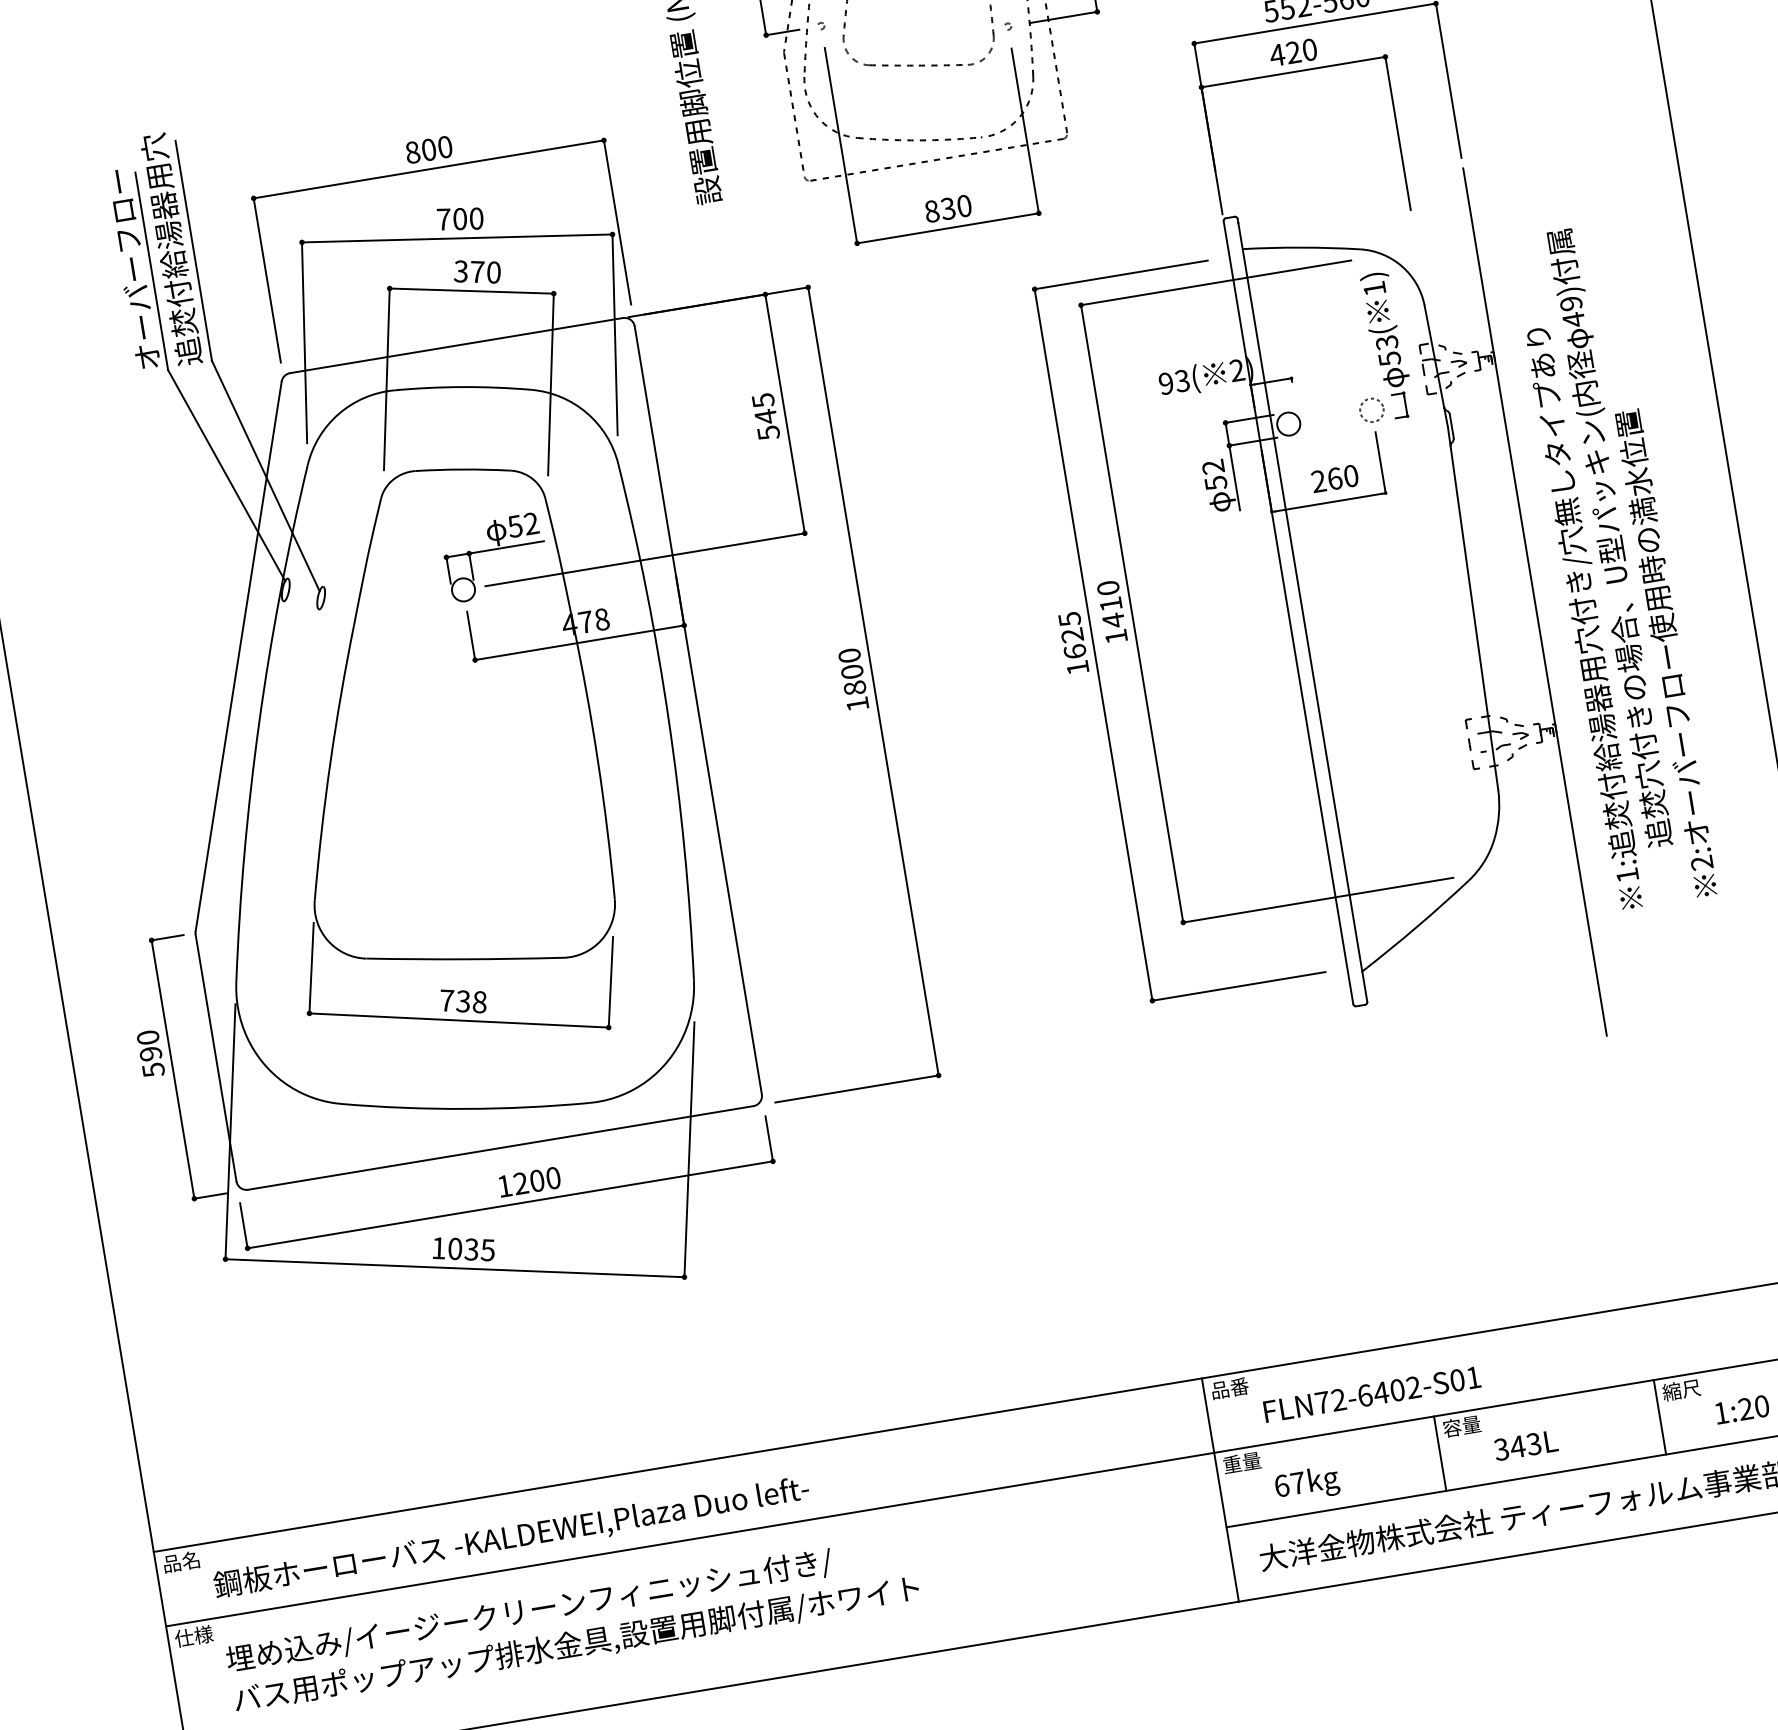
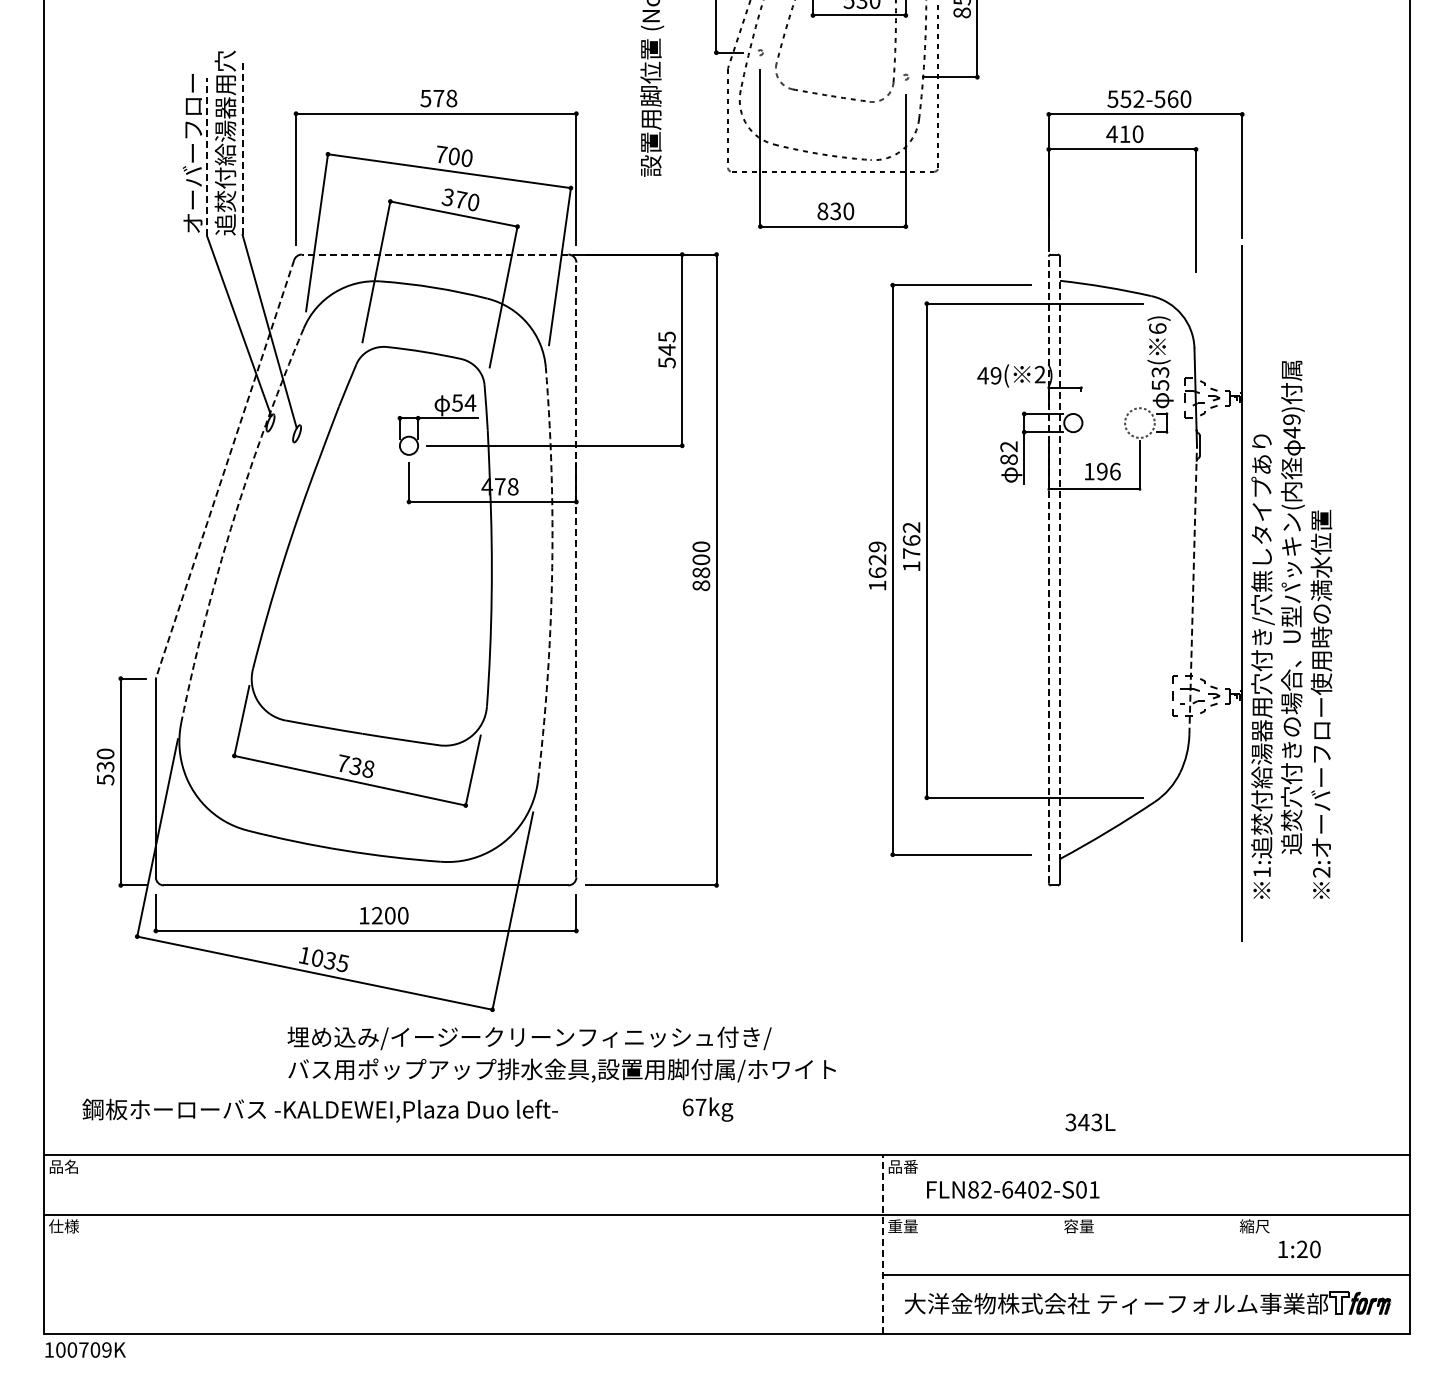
text: (1292, 51) -> (1124, 133), 420 -> 410
text: (428, 149) -> (438, 98), 800 -> 578
line: (193, 250) -> (242, 146), solid -> dashed
line: (151, 270) -> (207, 156), solid -> dashed
text: (1374, 288) -> (1157, 328), 1) -> 6)
line: (455, 345) -> (434, 254), solid -> dashed
text: (1174, 382) -> (989, 375), 93 -> 49
circle: (1371, 409) -> (1139, 422), size x1.6
text: (1335, 478) -> (1102, 471), 260 -> 196
text: (1215, 483) -> (1008, 459), 52 -> 82
text: (531, 523) -> (470, 402), 52 -> 54
text: (1614, 565) -> (1291, 629), moved
line: (1300, 597) -> (1060, 559), solid -> dashed
text: (1110, 604) -> (911, 540), 1410 -> 1762
line: (1473, 607) -> (1193, 589), solid -> dashed
line: (1287, 612) -> (1048, 569), solid -> dashed
text: (1069, 618) -> (877, 546), 1625 -> 1629
line: (238, 656) -> (225, 468), solid -> dashed
text: (857, 703) -> (701, 585), 1800 -> 8800
line: (698, 709) -> (576, 569), solid -> dashed
arc: (669, 719) -> (552, 573), solid -> dashed
arc: (258, 722) -> (232, 522), solid -> dashed
text: (150, 1053) -> (105, 766), 590 -> 530
text: (1322, 1402) -> (973, 1189), FLN72-6402-S01 -> FLN82-6402-S01
line: (1659, 1416) -> (1234, 1244), removed
text: (1526, 1445) -> (1090, 1122), moved
line: (1440, 1453) -> (1058, 1244), removed
text: (1307, 1484) -> (708, 1109), moved
line: (1220, 1489) -> (882, 1244), solid -> dashed
text: (510, 1537) -> (319, 1110), moved
text: (572, 1625) -> (561, 1054), moved

